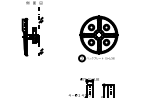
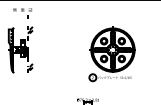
part: (98, 38) -> (112, 54), moved

